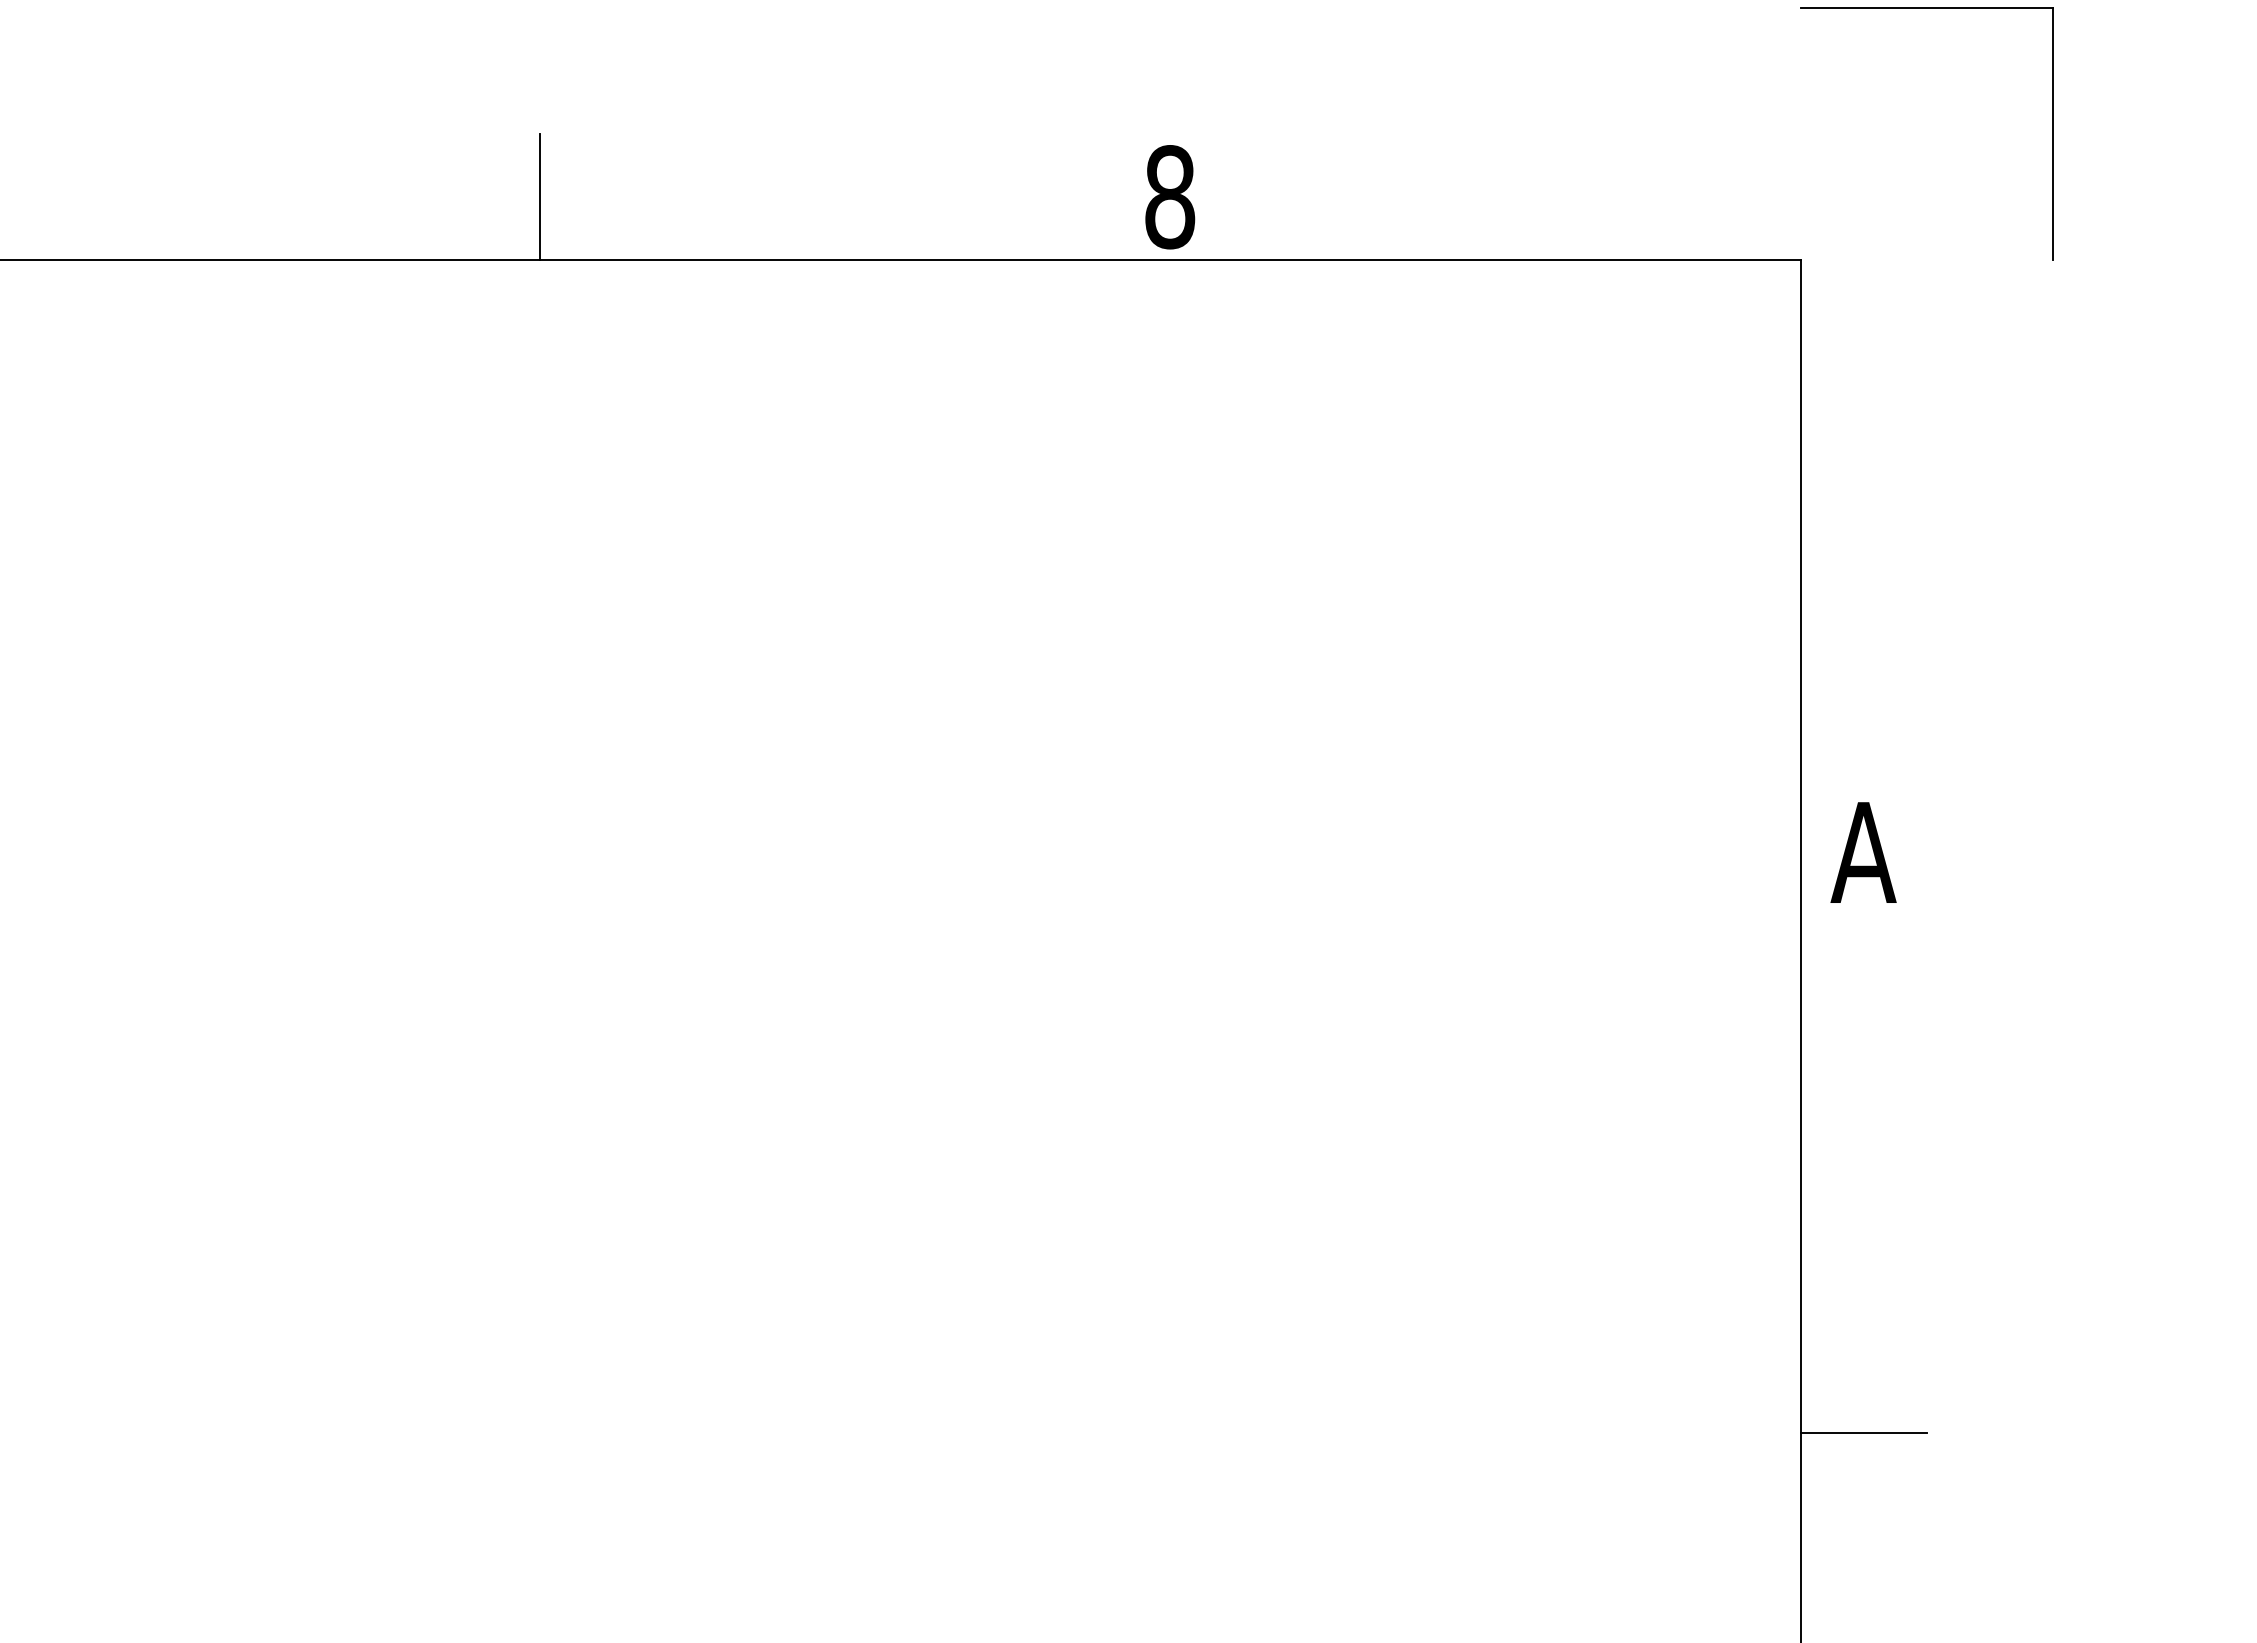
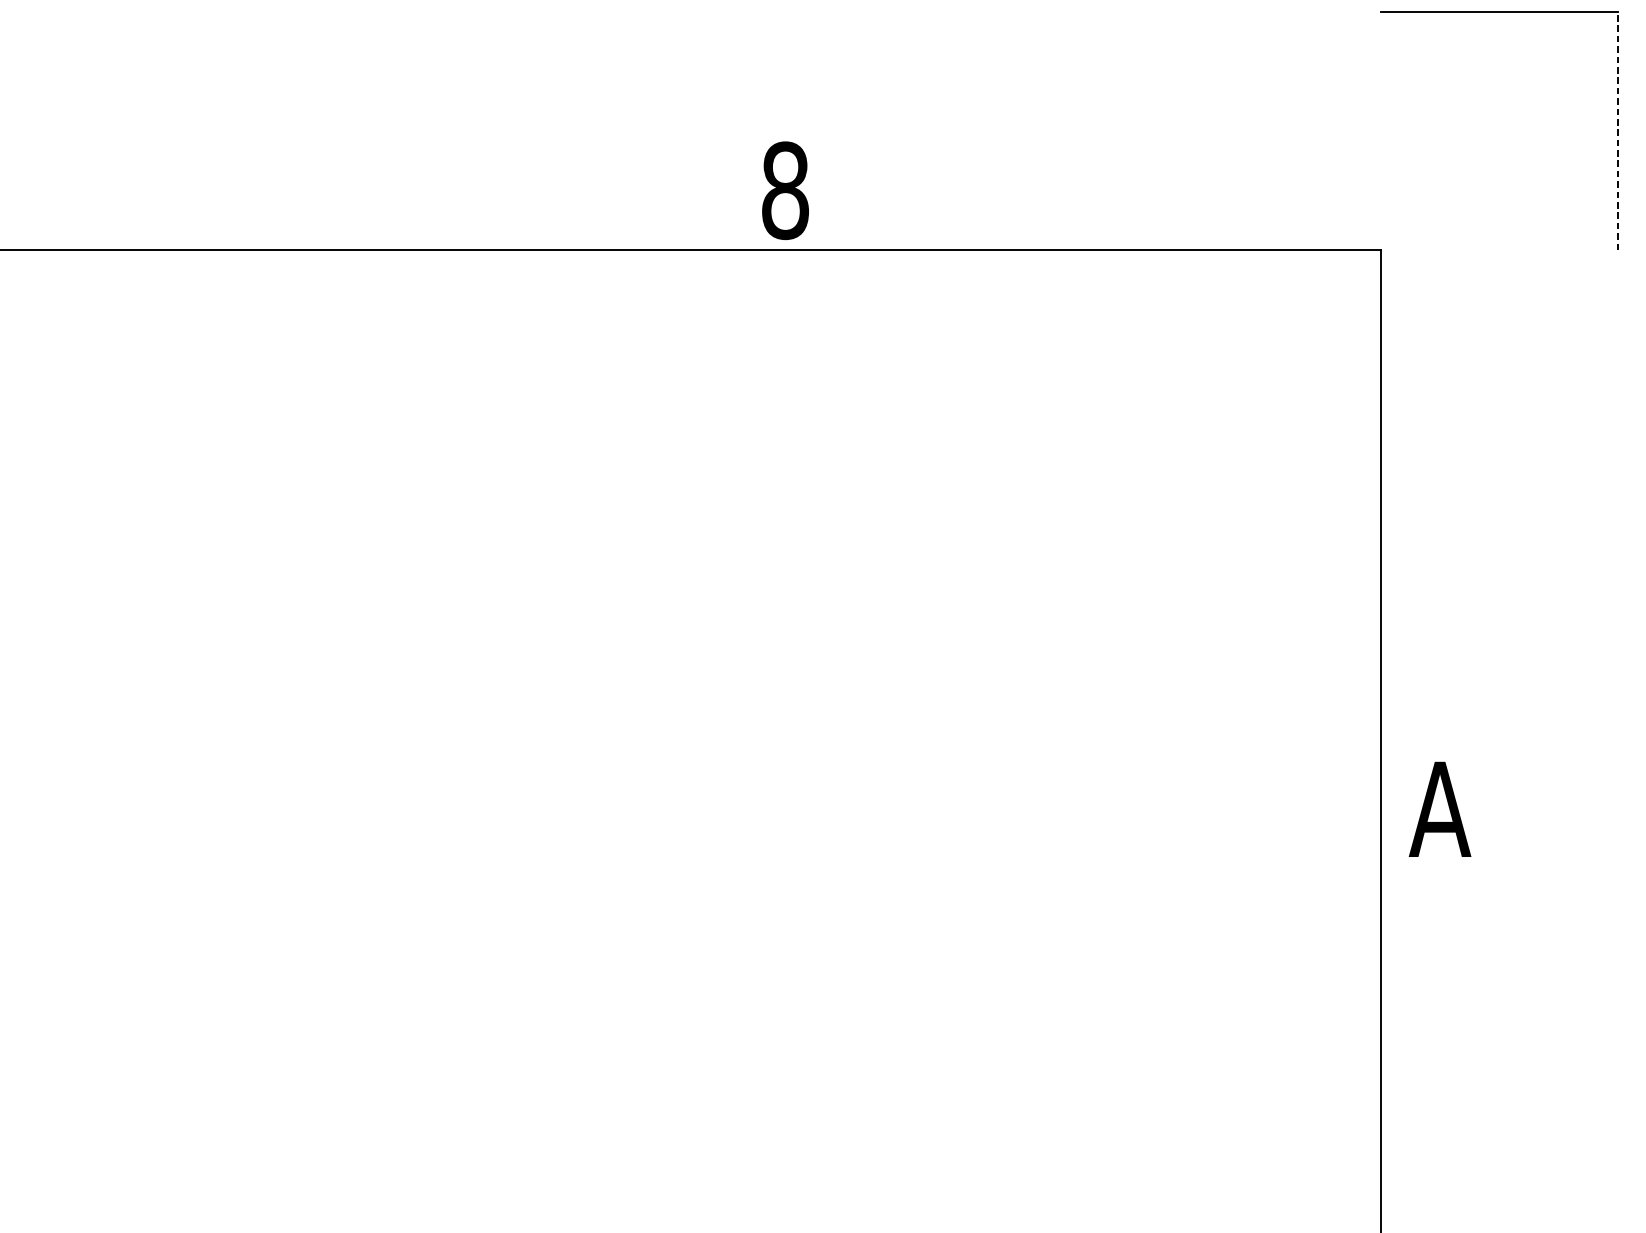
line: (2052, 133) -> (1618, 130), solid -> dashed
line: (539, 197) -> (190, 190), removed

